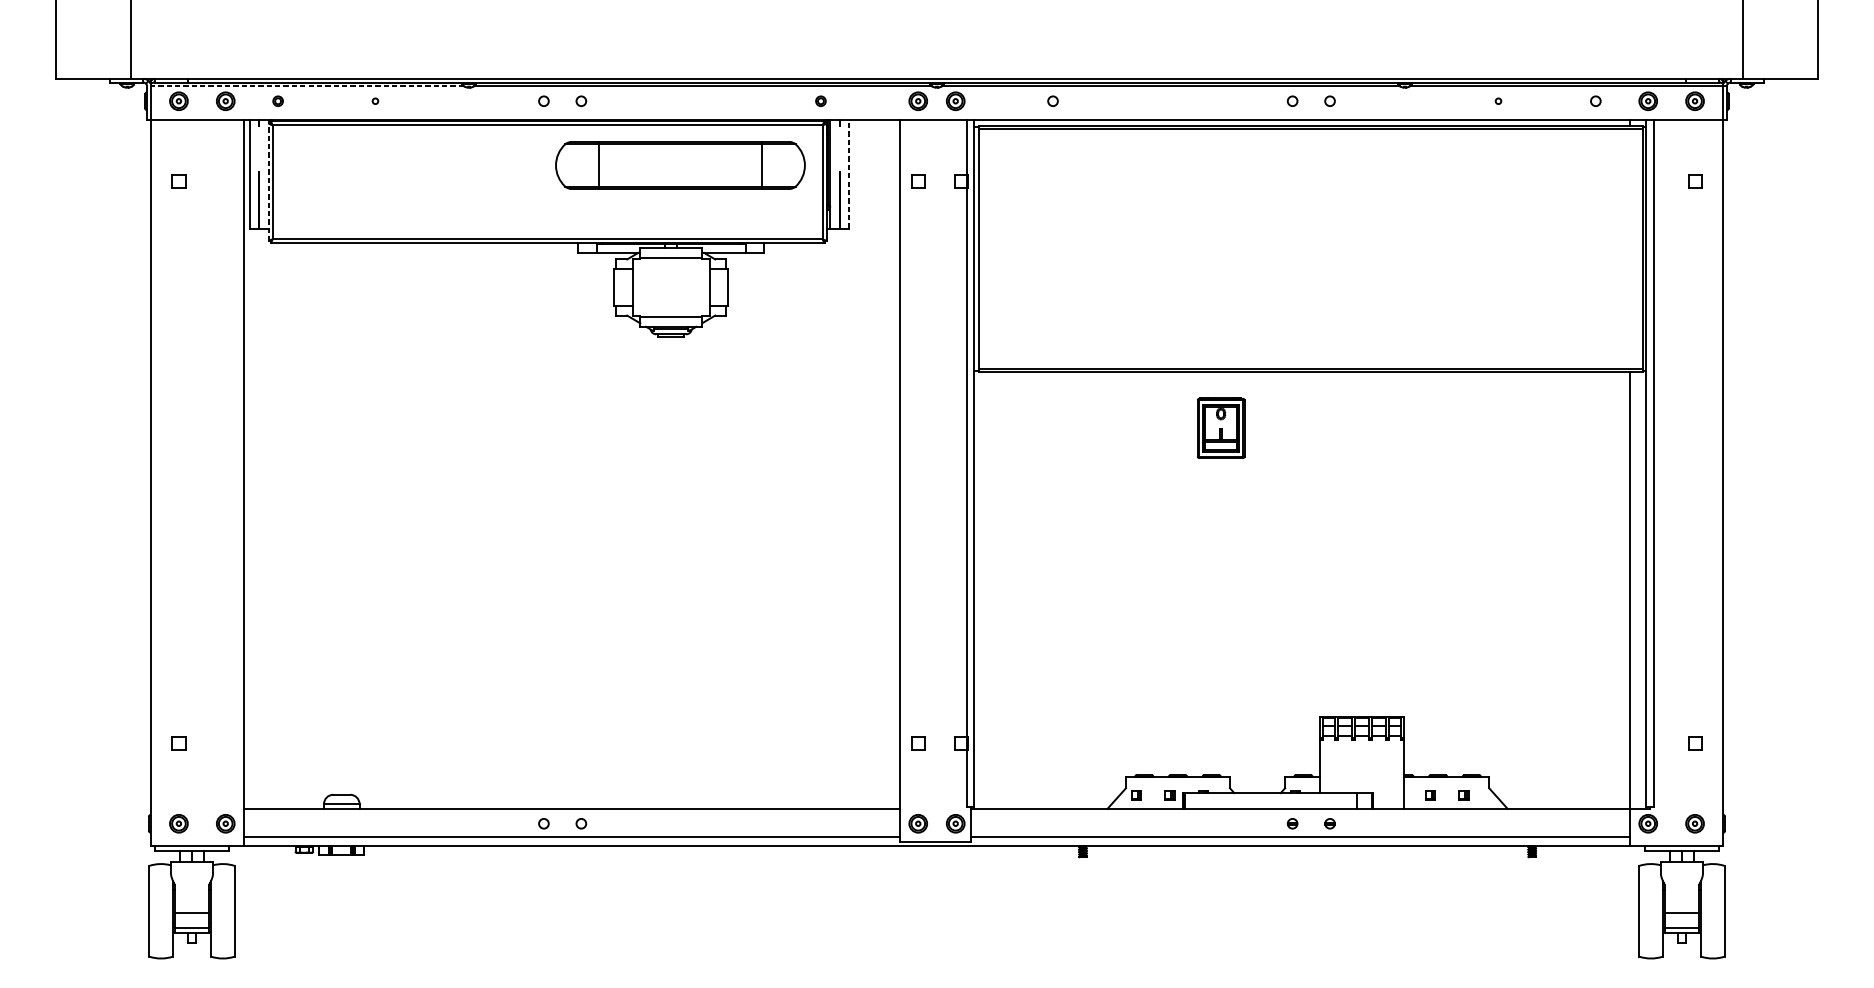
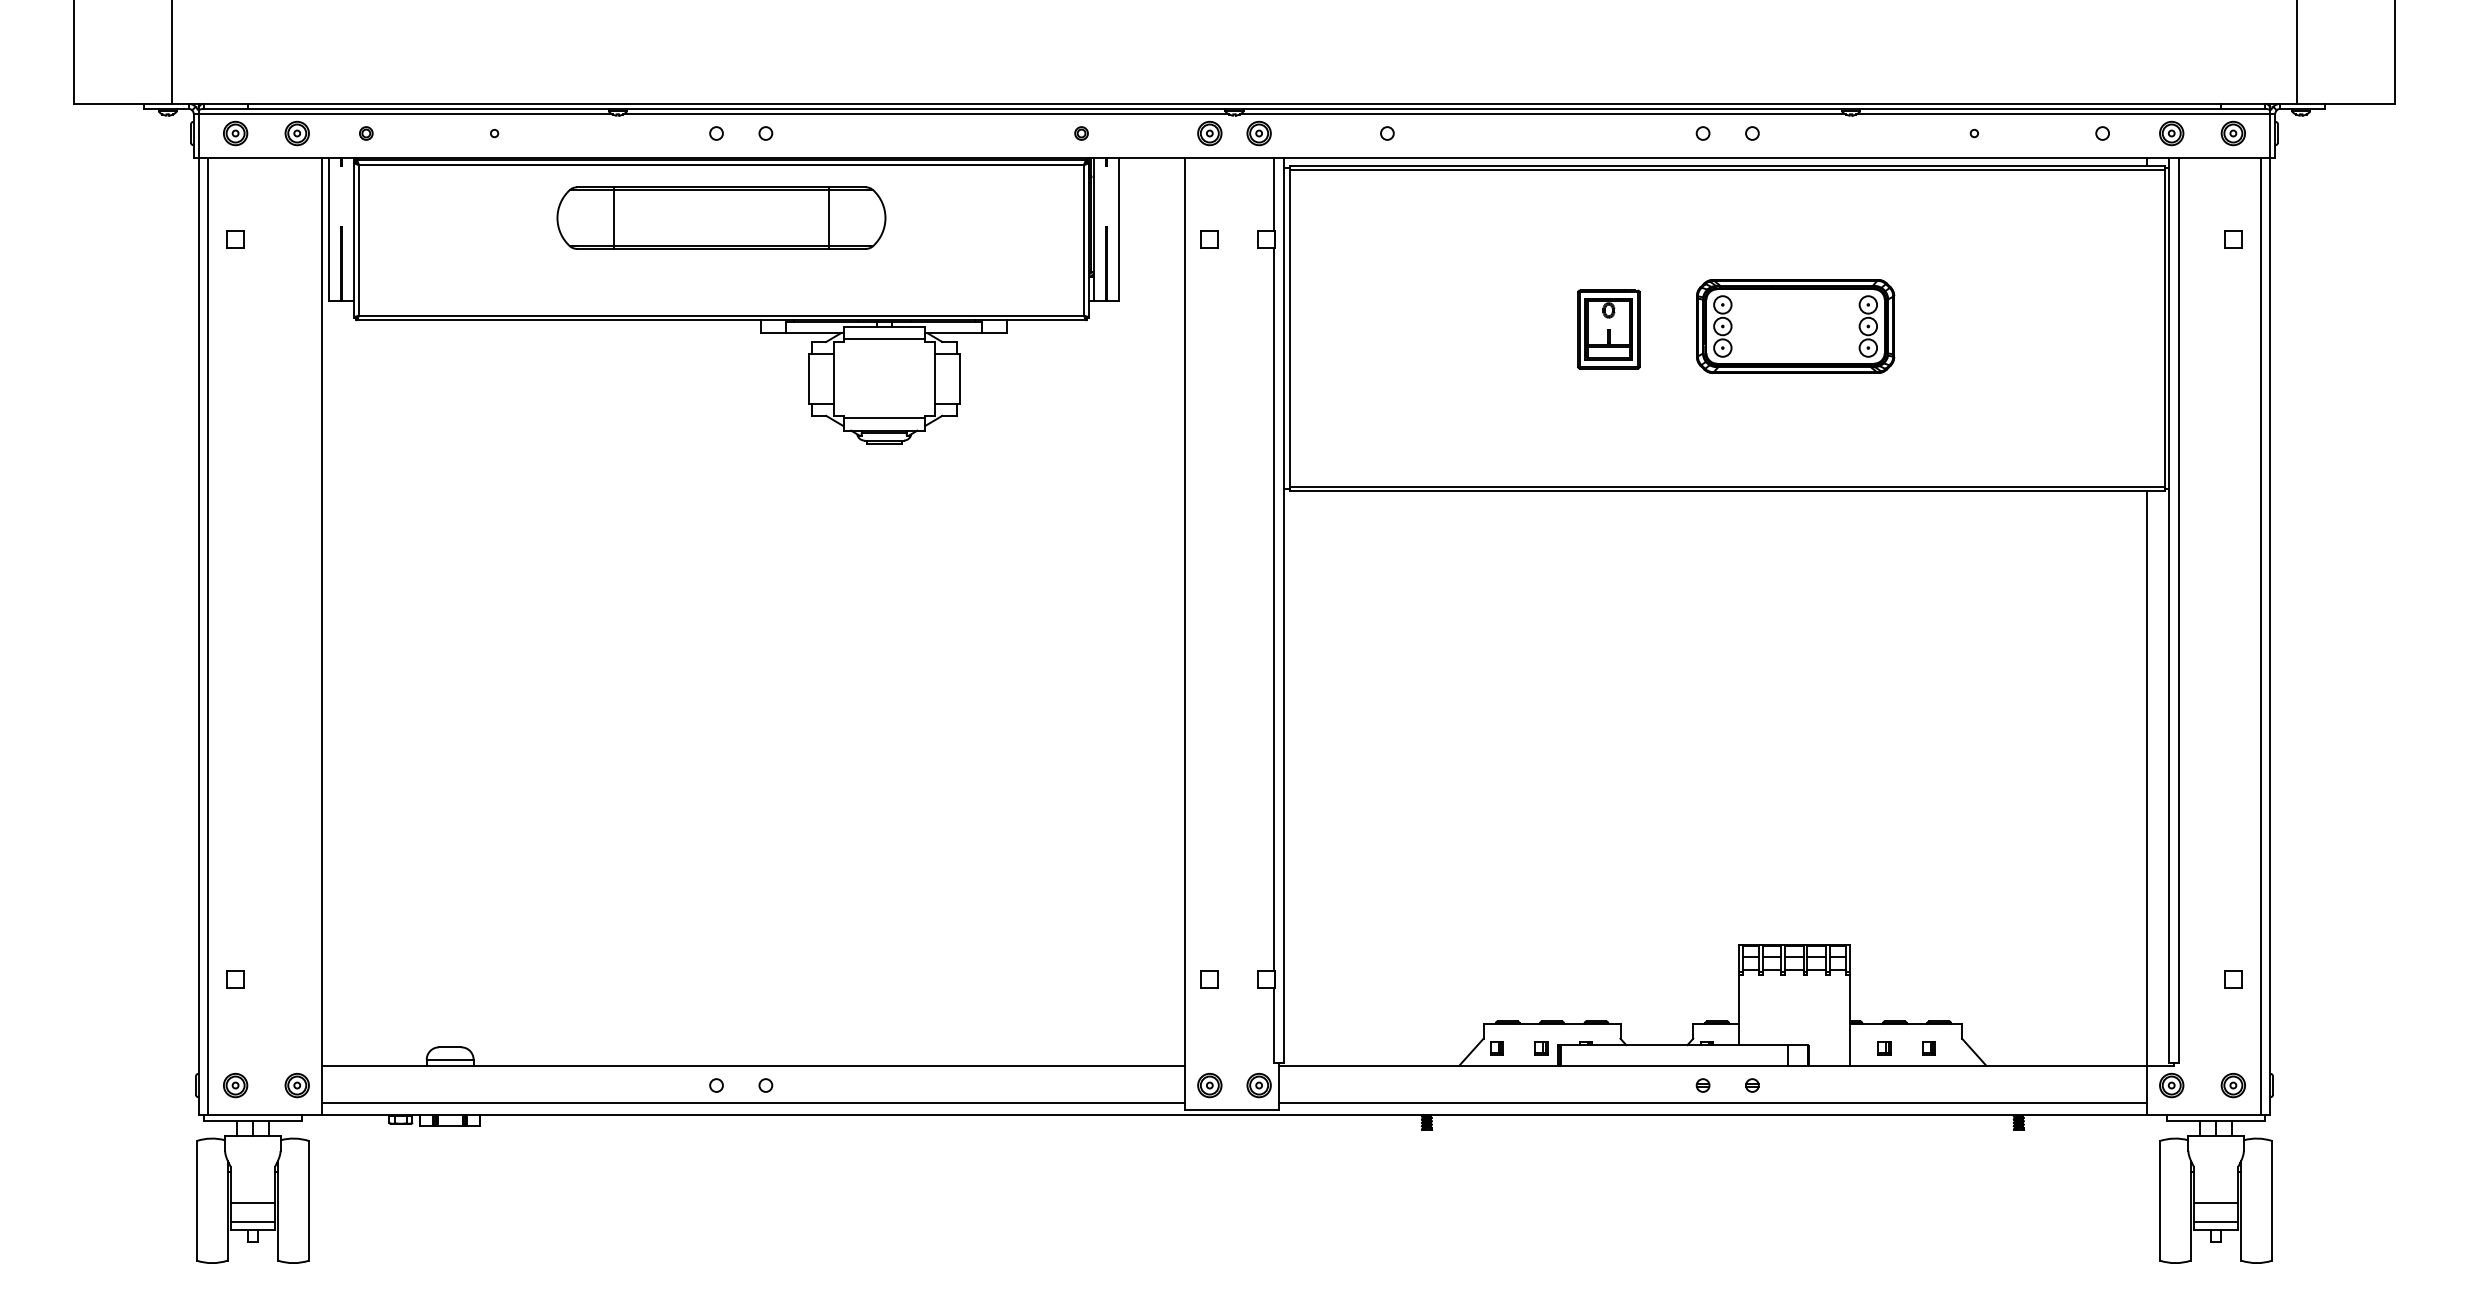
line: (305, 86) -> (402, 113), dashed -> solid
part: (680, 165) -> (721, 217), moved
line: (848, 174) -> (1118, 229), dashed -> solid
line: (269, 180) -> (354, 238), dashed -> solid
part: (1362, 247) -> (1795, 326), added
part: (1220, 428) -> (1608, 329), moved
line: (158, 482) -> (208, 636), added
line: (1715, 482) -> (2260, 636), added

